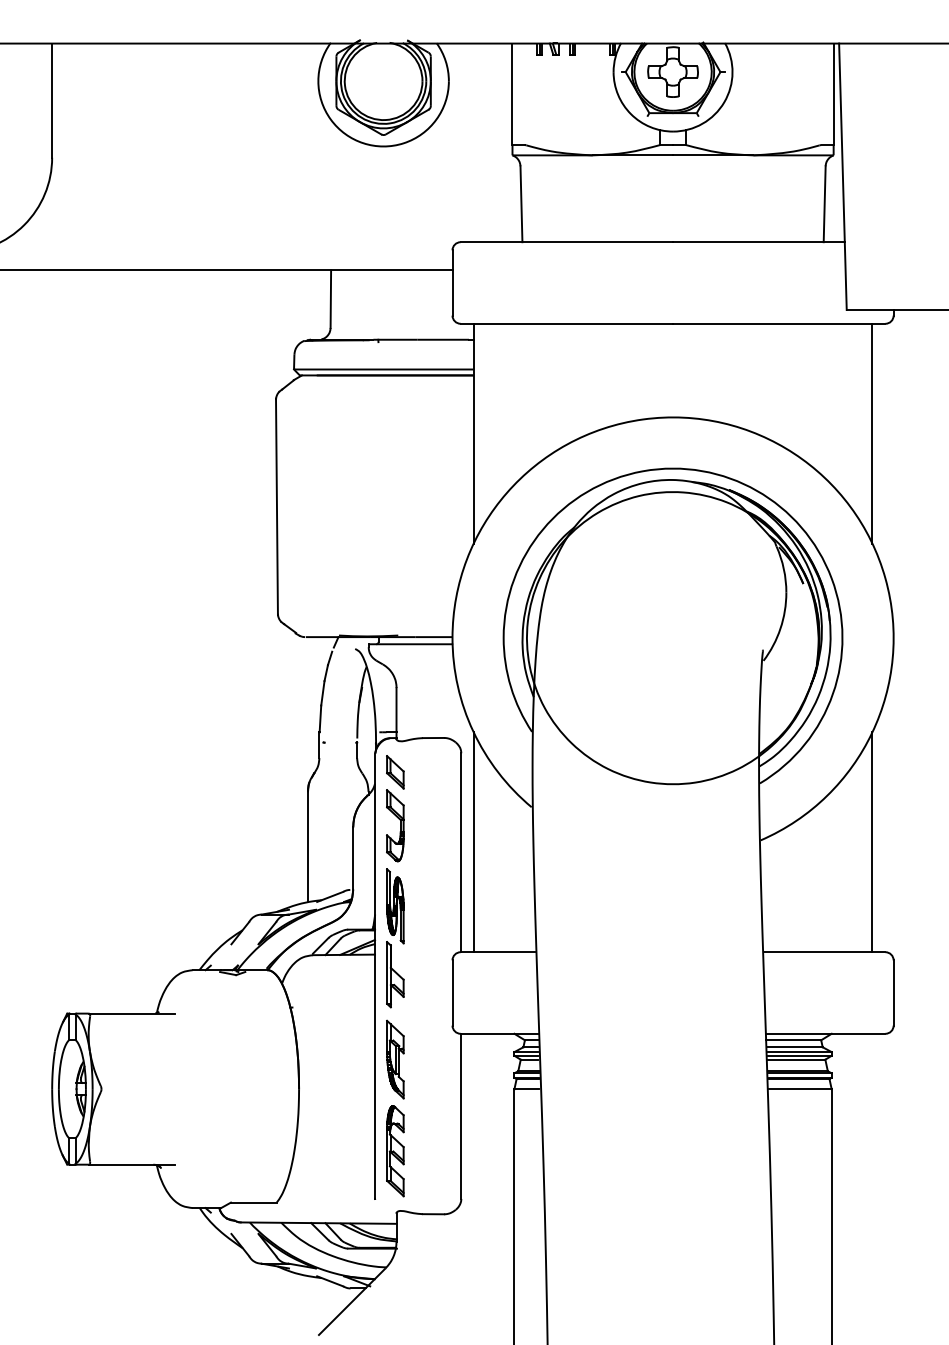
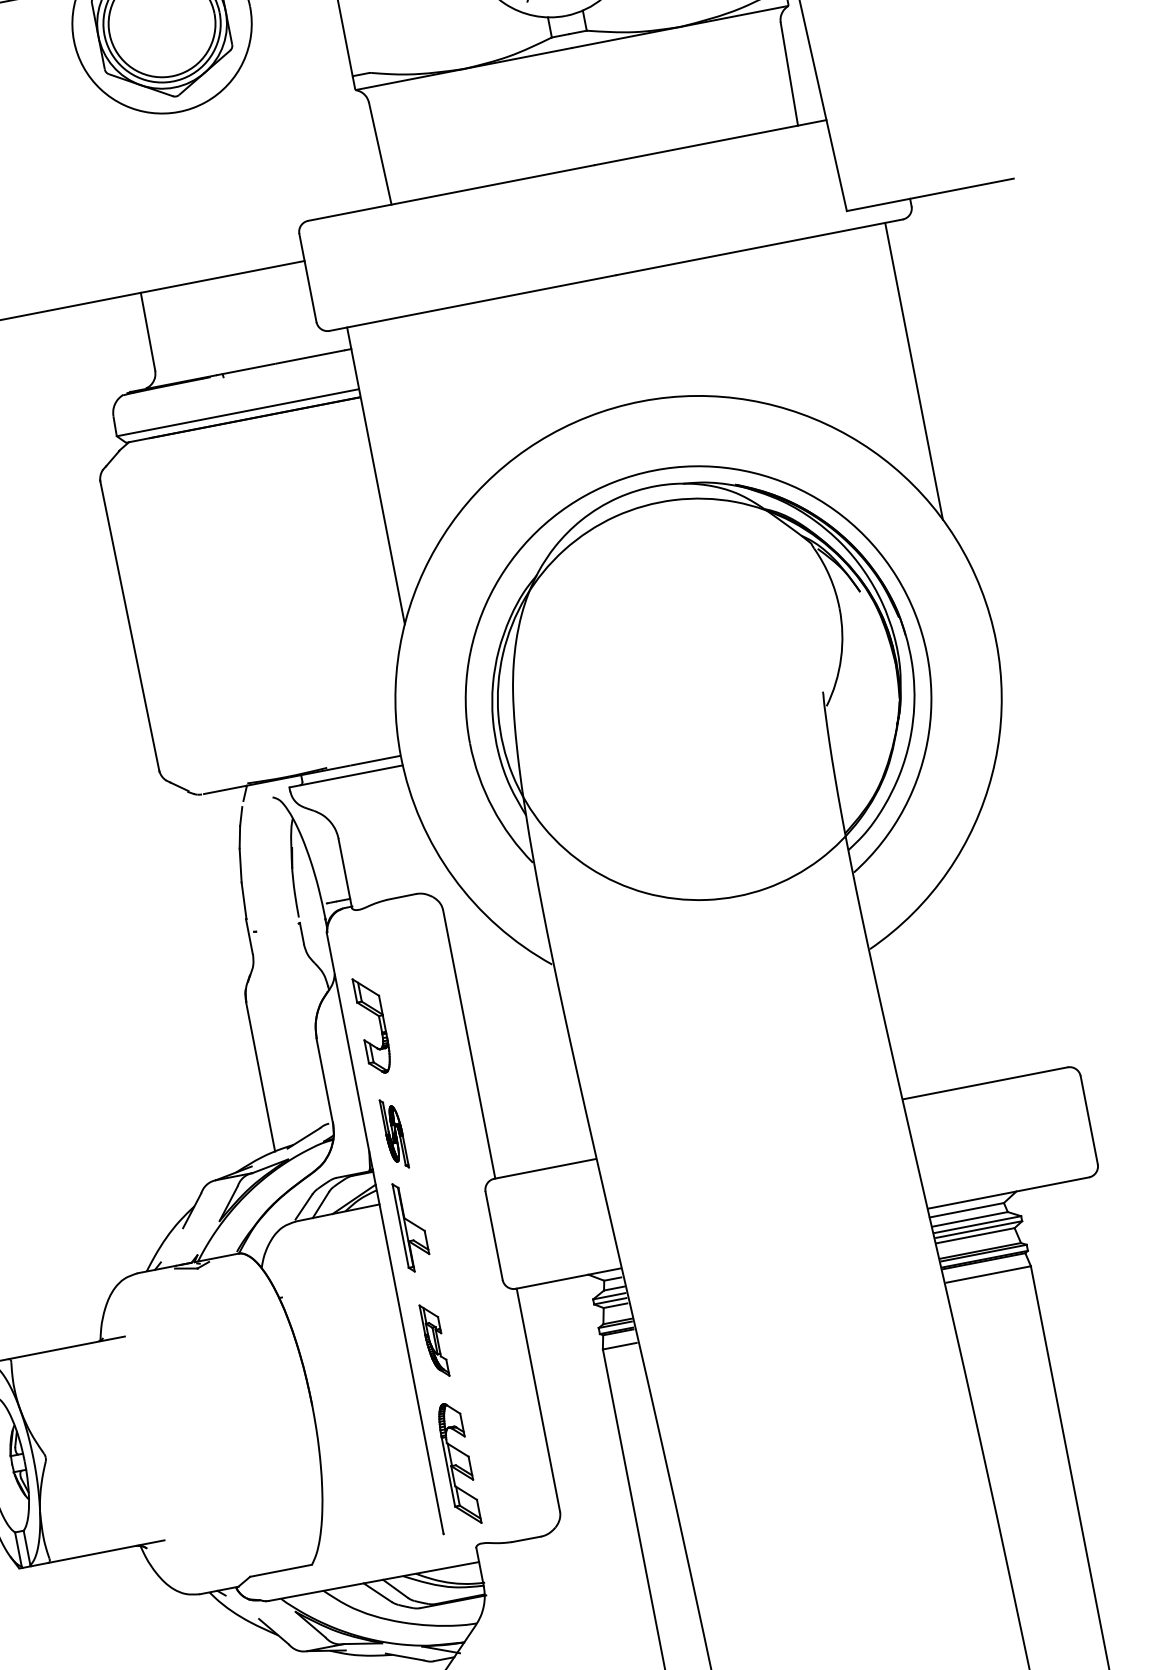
part: (395, 772) -> (359, 953), removed
line: (473, 842) -> (482, 1027), removed
line: (872, 842) -> (1021, 922), removed
part: (395, 906) -> (394, 1134), size x0.7
part: (395, 1059) -> (434, 1340), size x0.7

